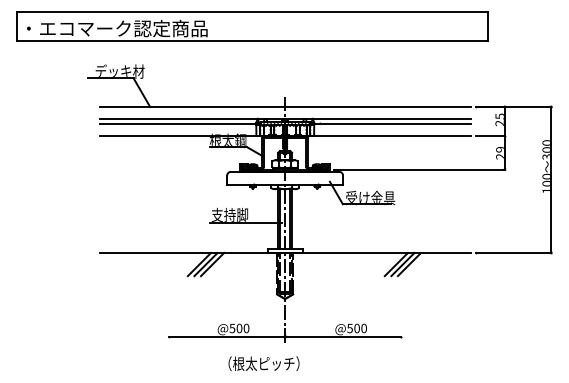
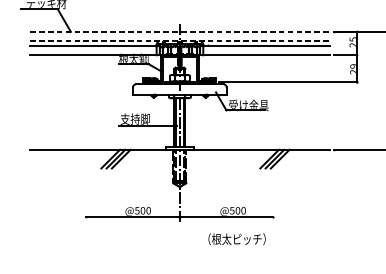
line: (285, 106) -> (180, 31), solid -> dashed
line: (285, 118) -> (180, 41), solid -> dashed
text: (263, 363) -> (236, 239), moved

